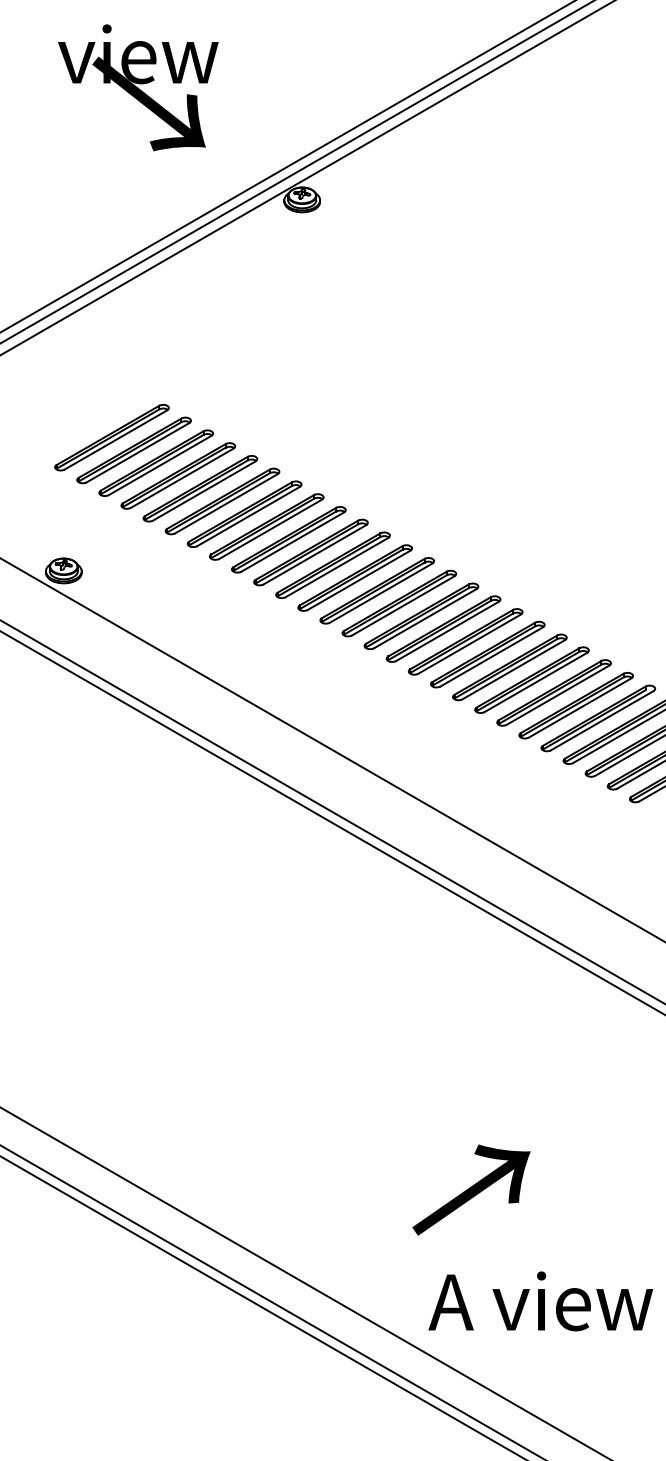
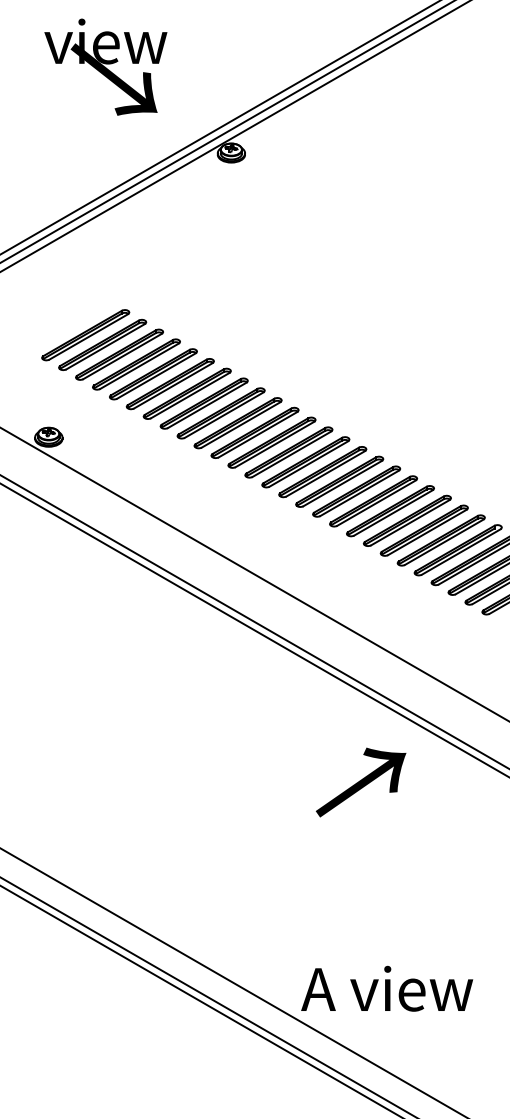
text: (472, 1190) -> (361, 782), moved
text: (541, 1301) -> (387, 988), moved

